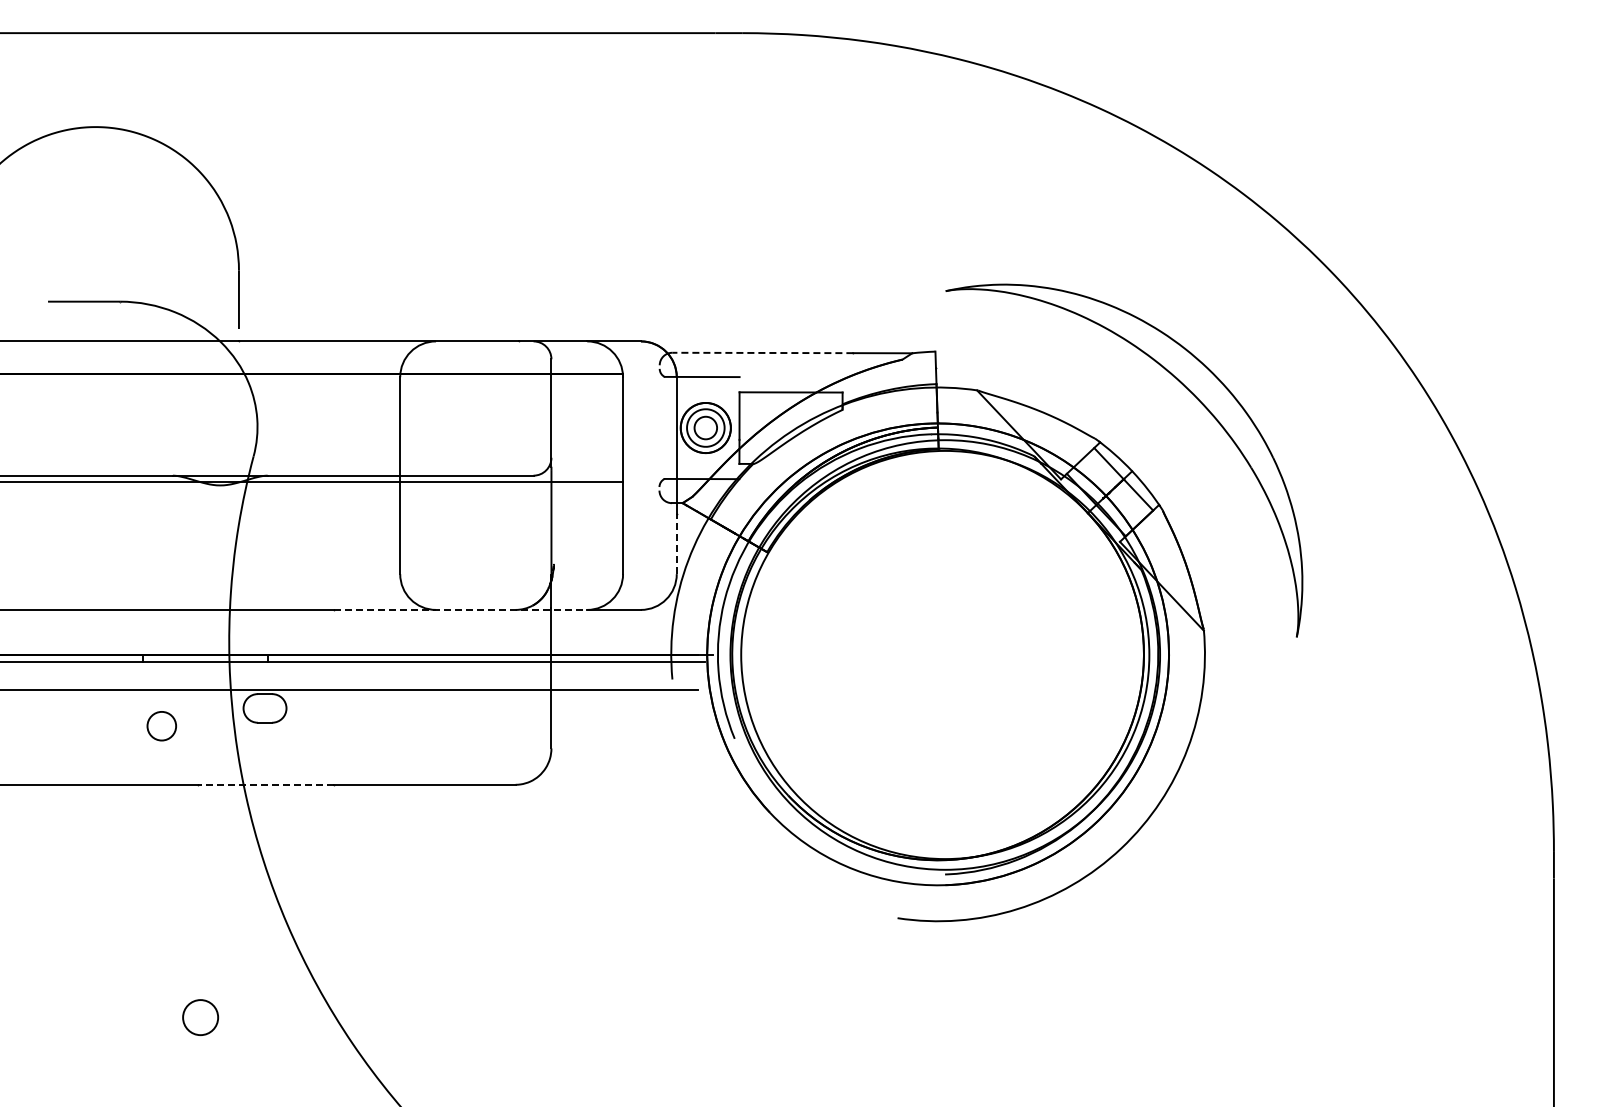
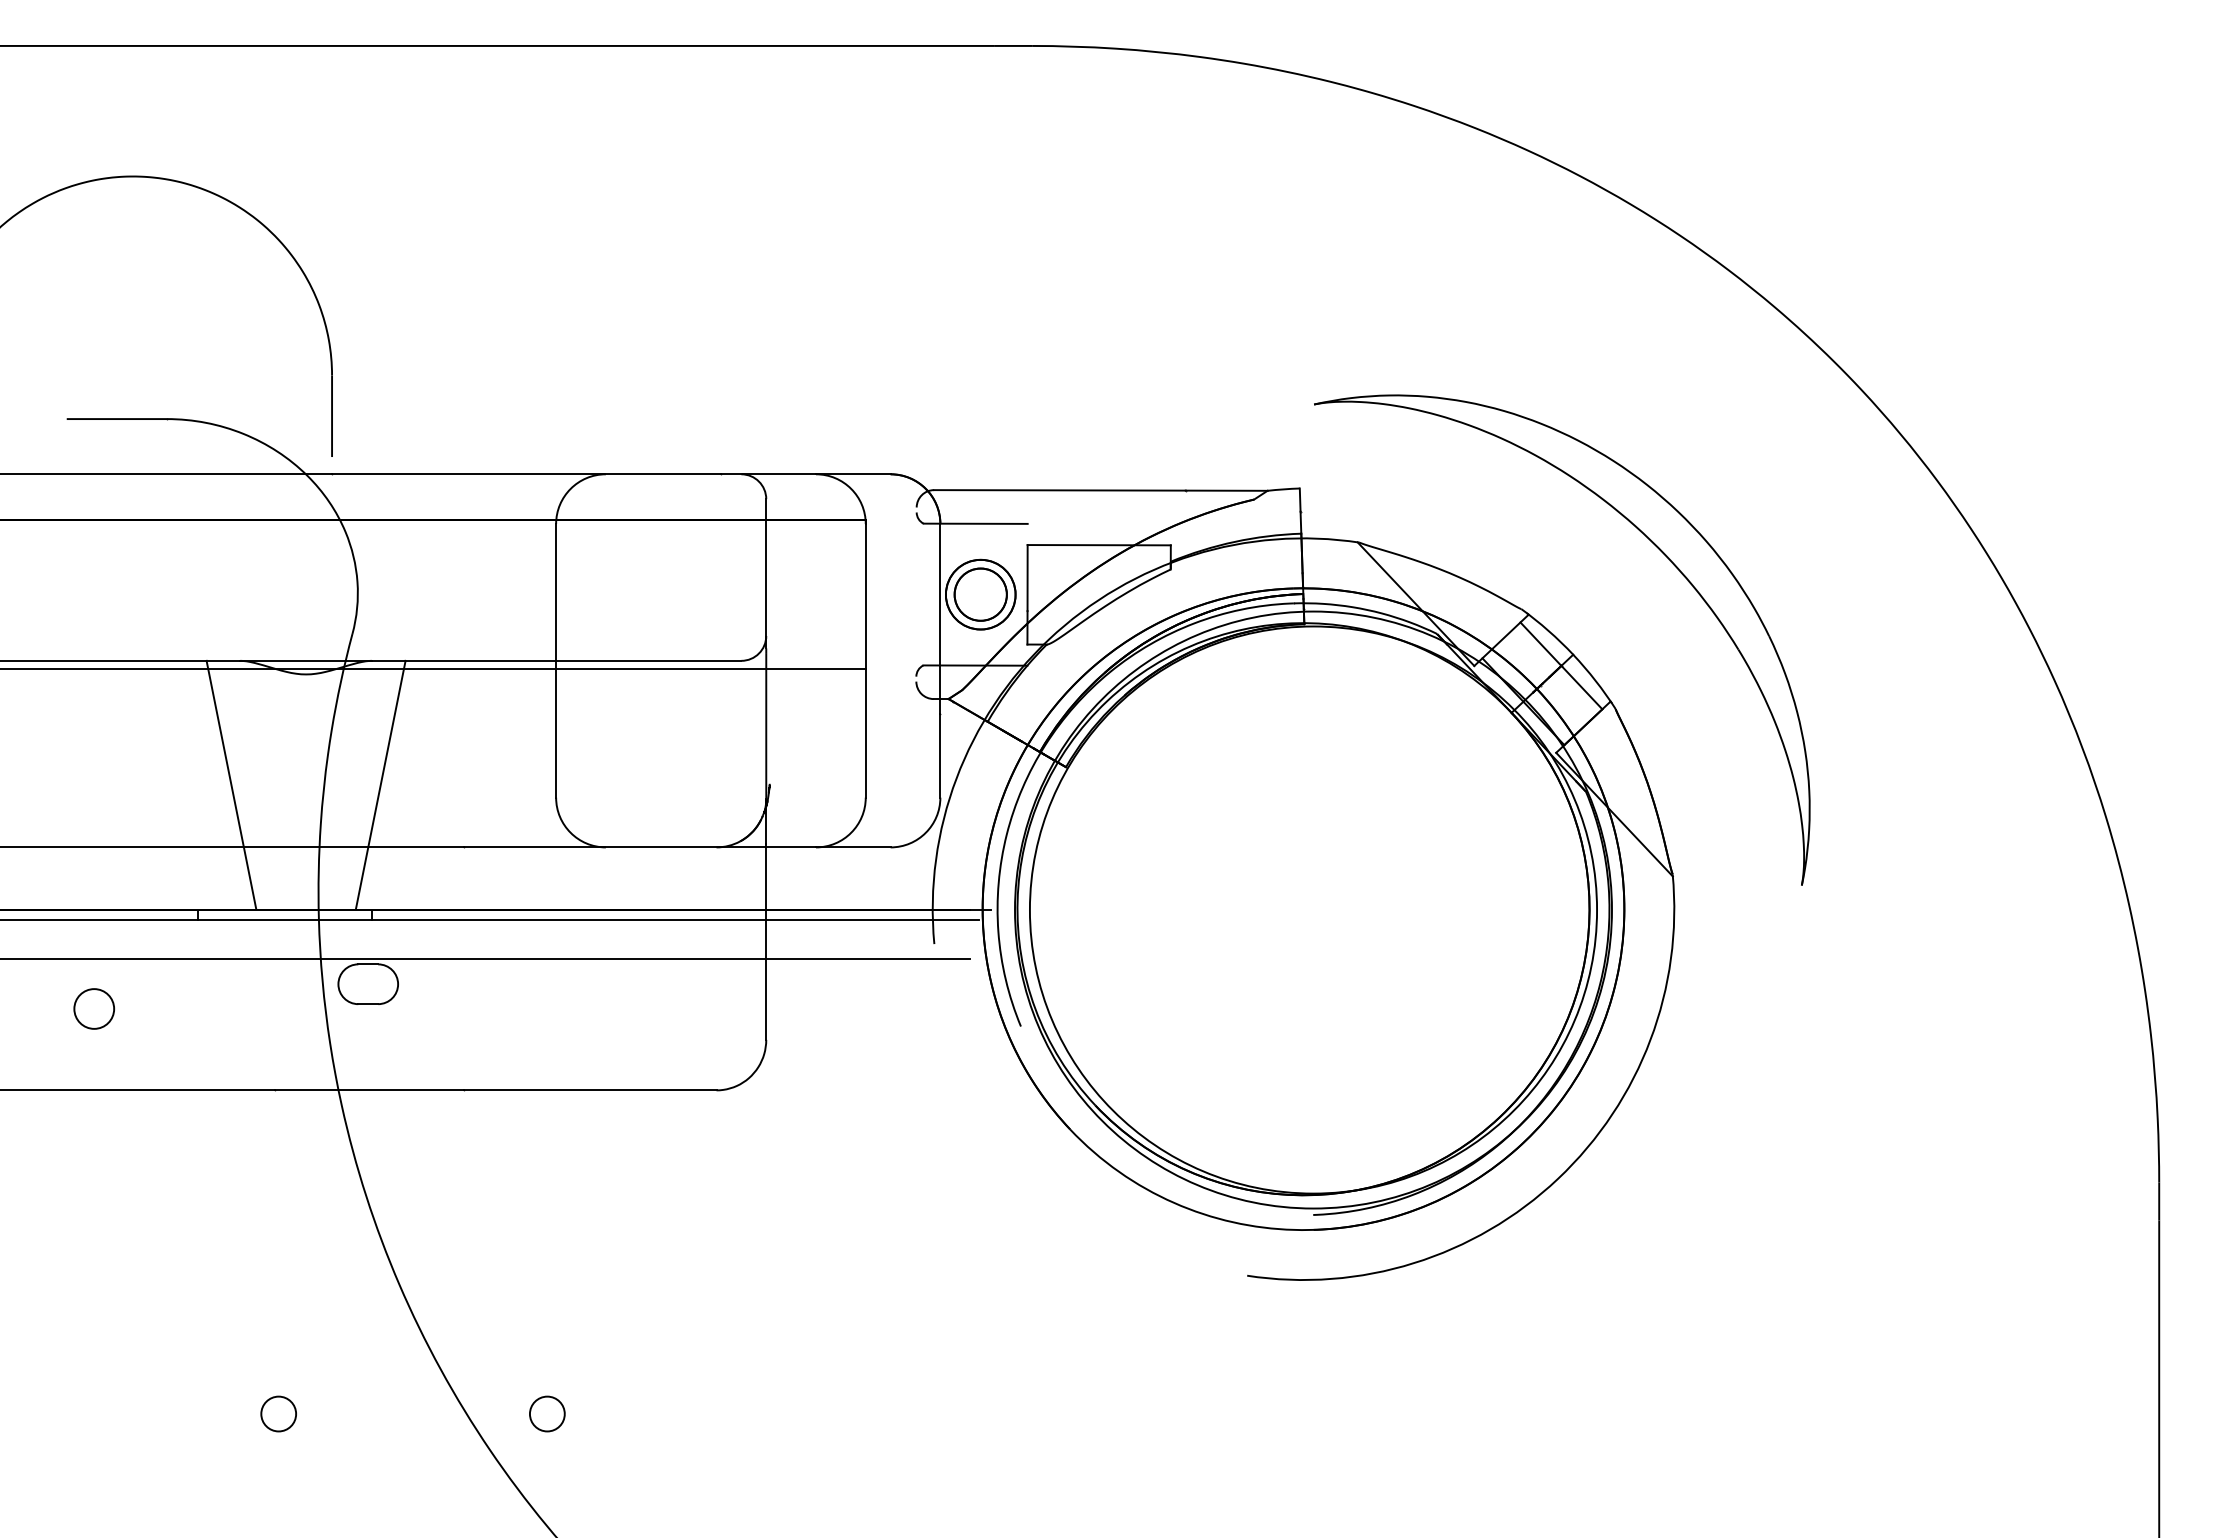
line: (762, 352) -> (1059, 489), dashed -> solid
circle: (705, 427) -> (980, 593), size x1.67
line: (676, 543) -> (940, 755), dashed -> solid
line: (166, 564) -> (231, 784), added
line: (273, 564) -> (380, 784), added
line: (460, 609) -> (639, 846), dashed -> solid
circle: (161, 726) -> (93, 1009), moved
line: (265, 784) -> (368, 1089), dashed -> solid
circle: (200, 1017) -> (278, 1413), size x0.71
circle: (393, 1017) -> (546, 1413), added

